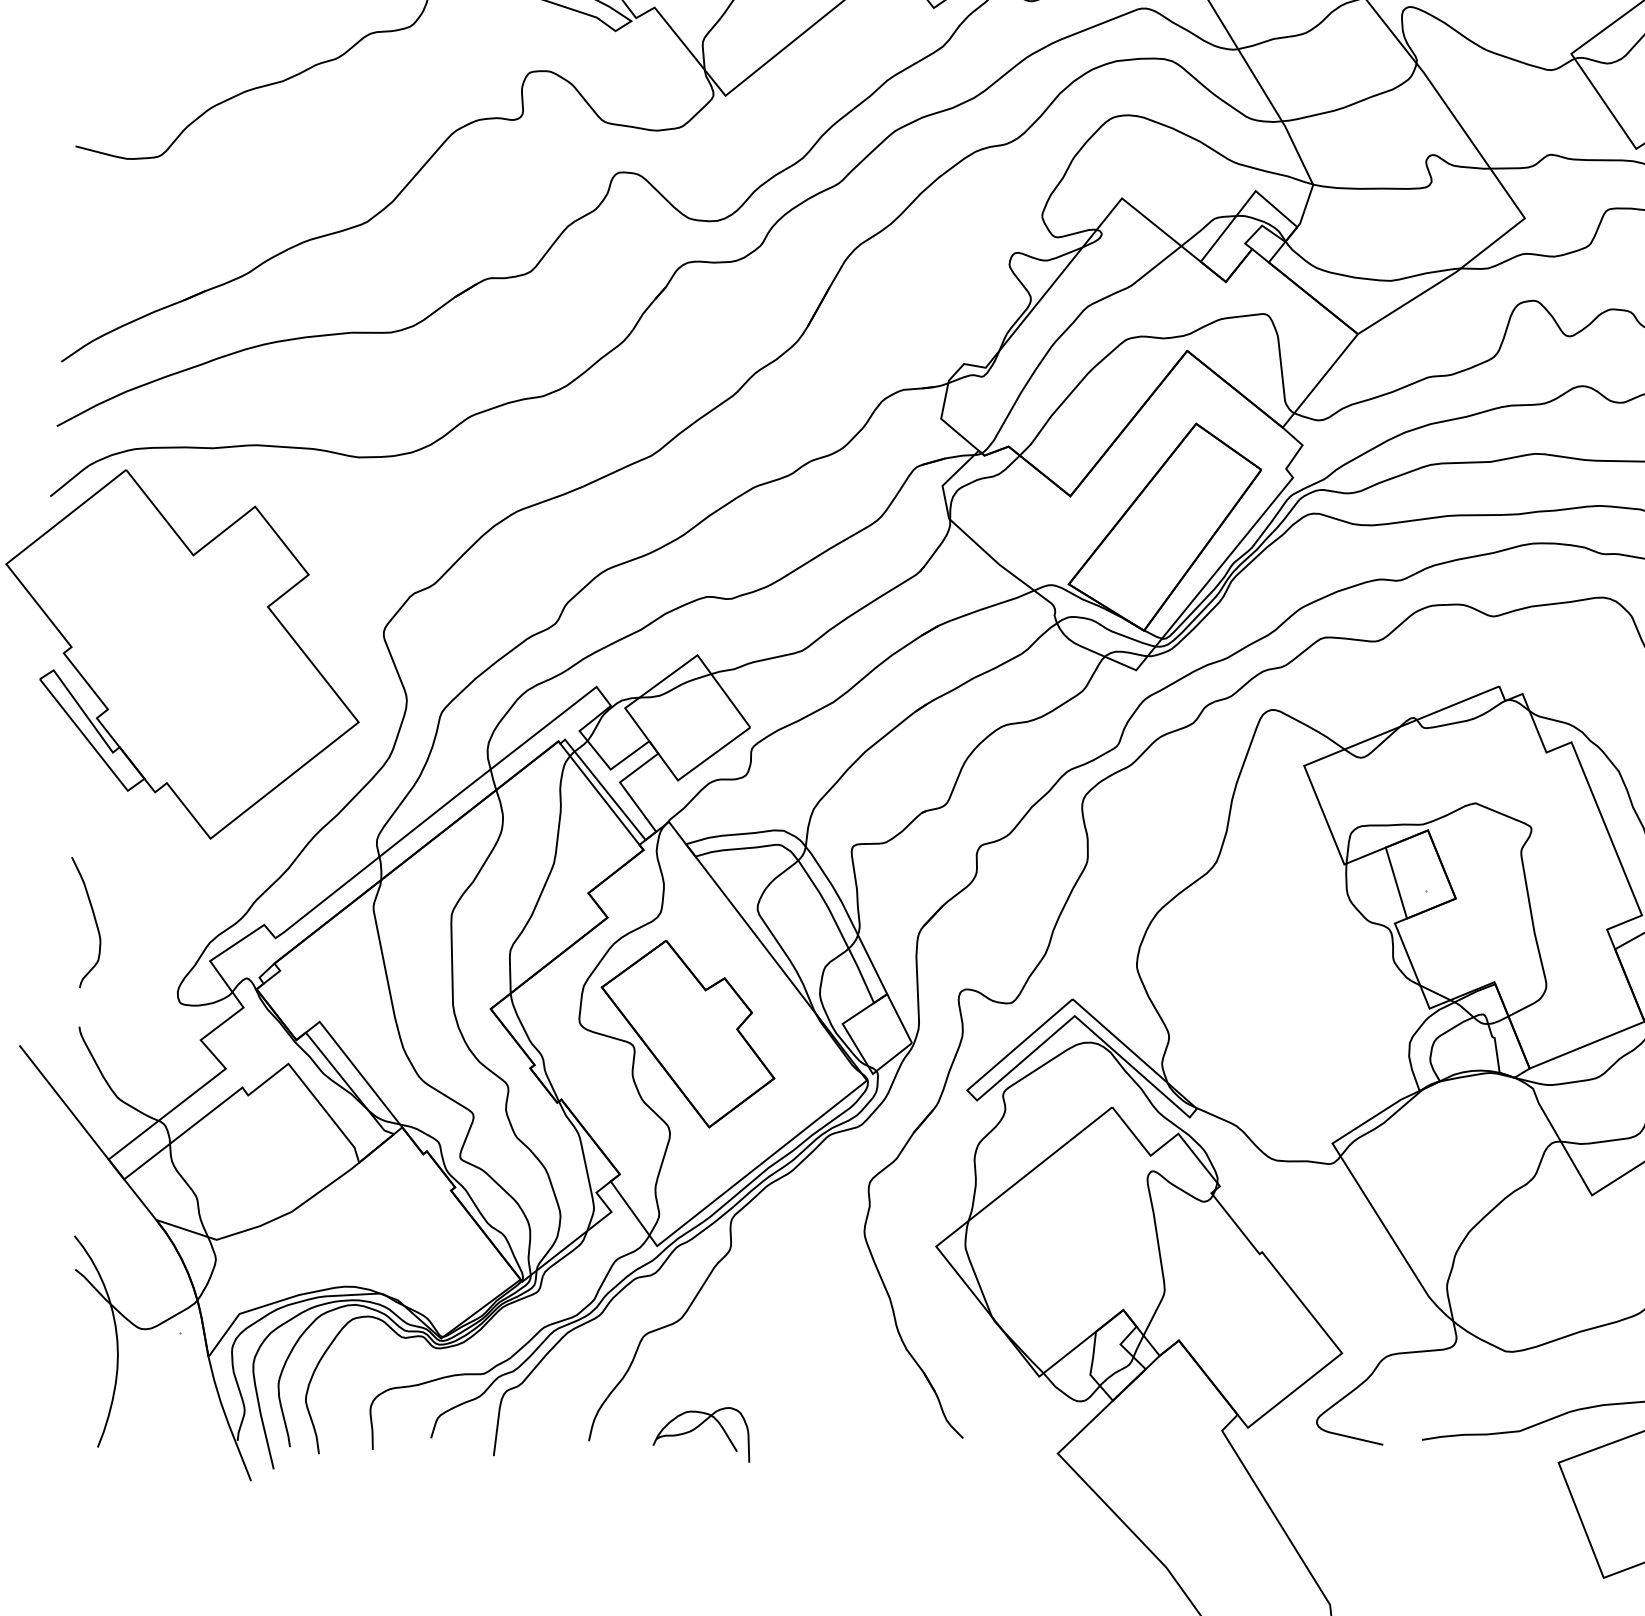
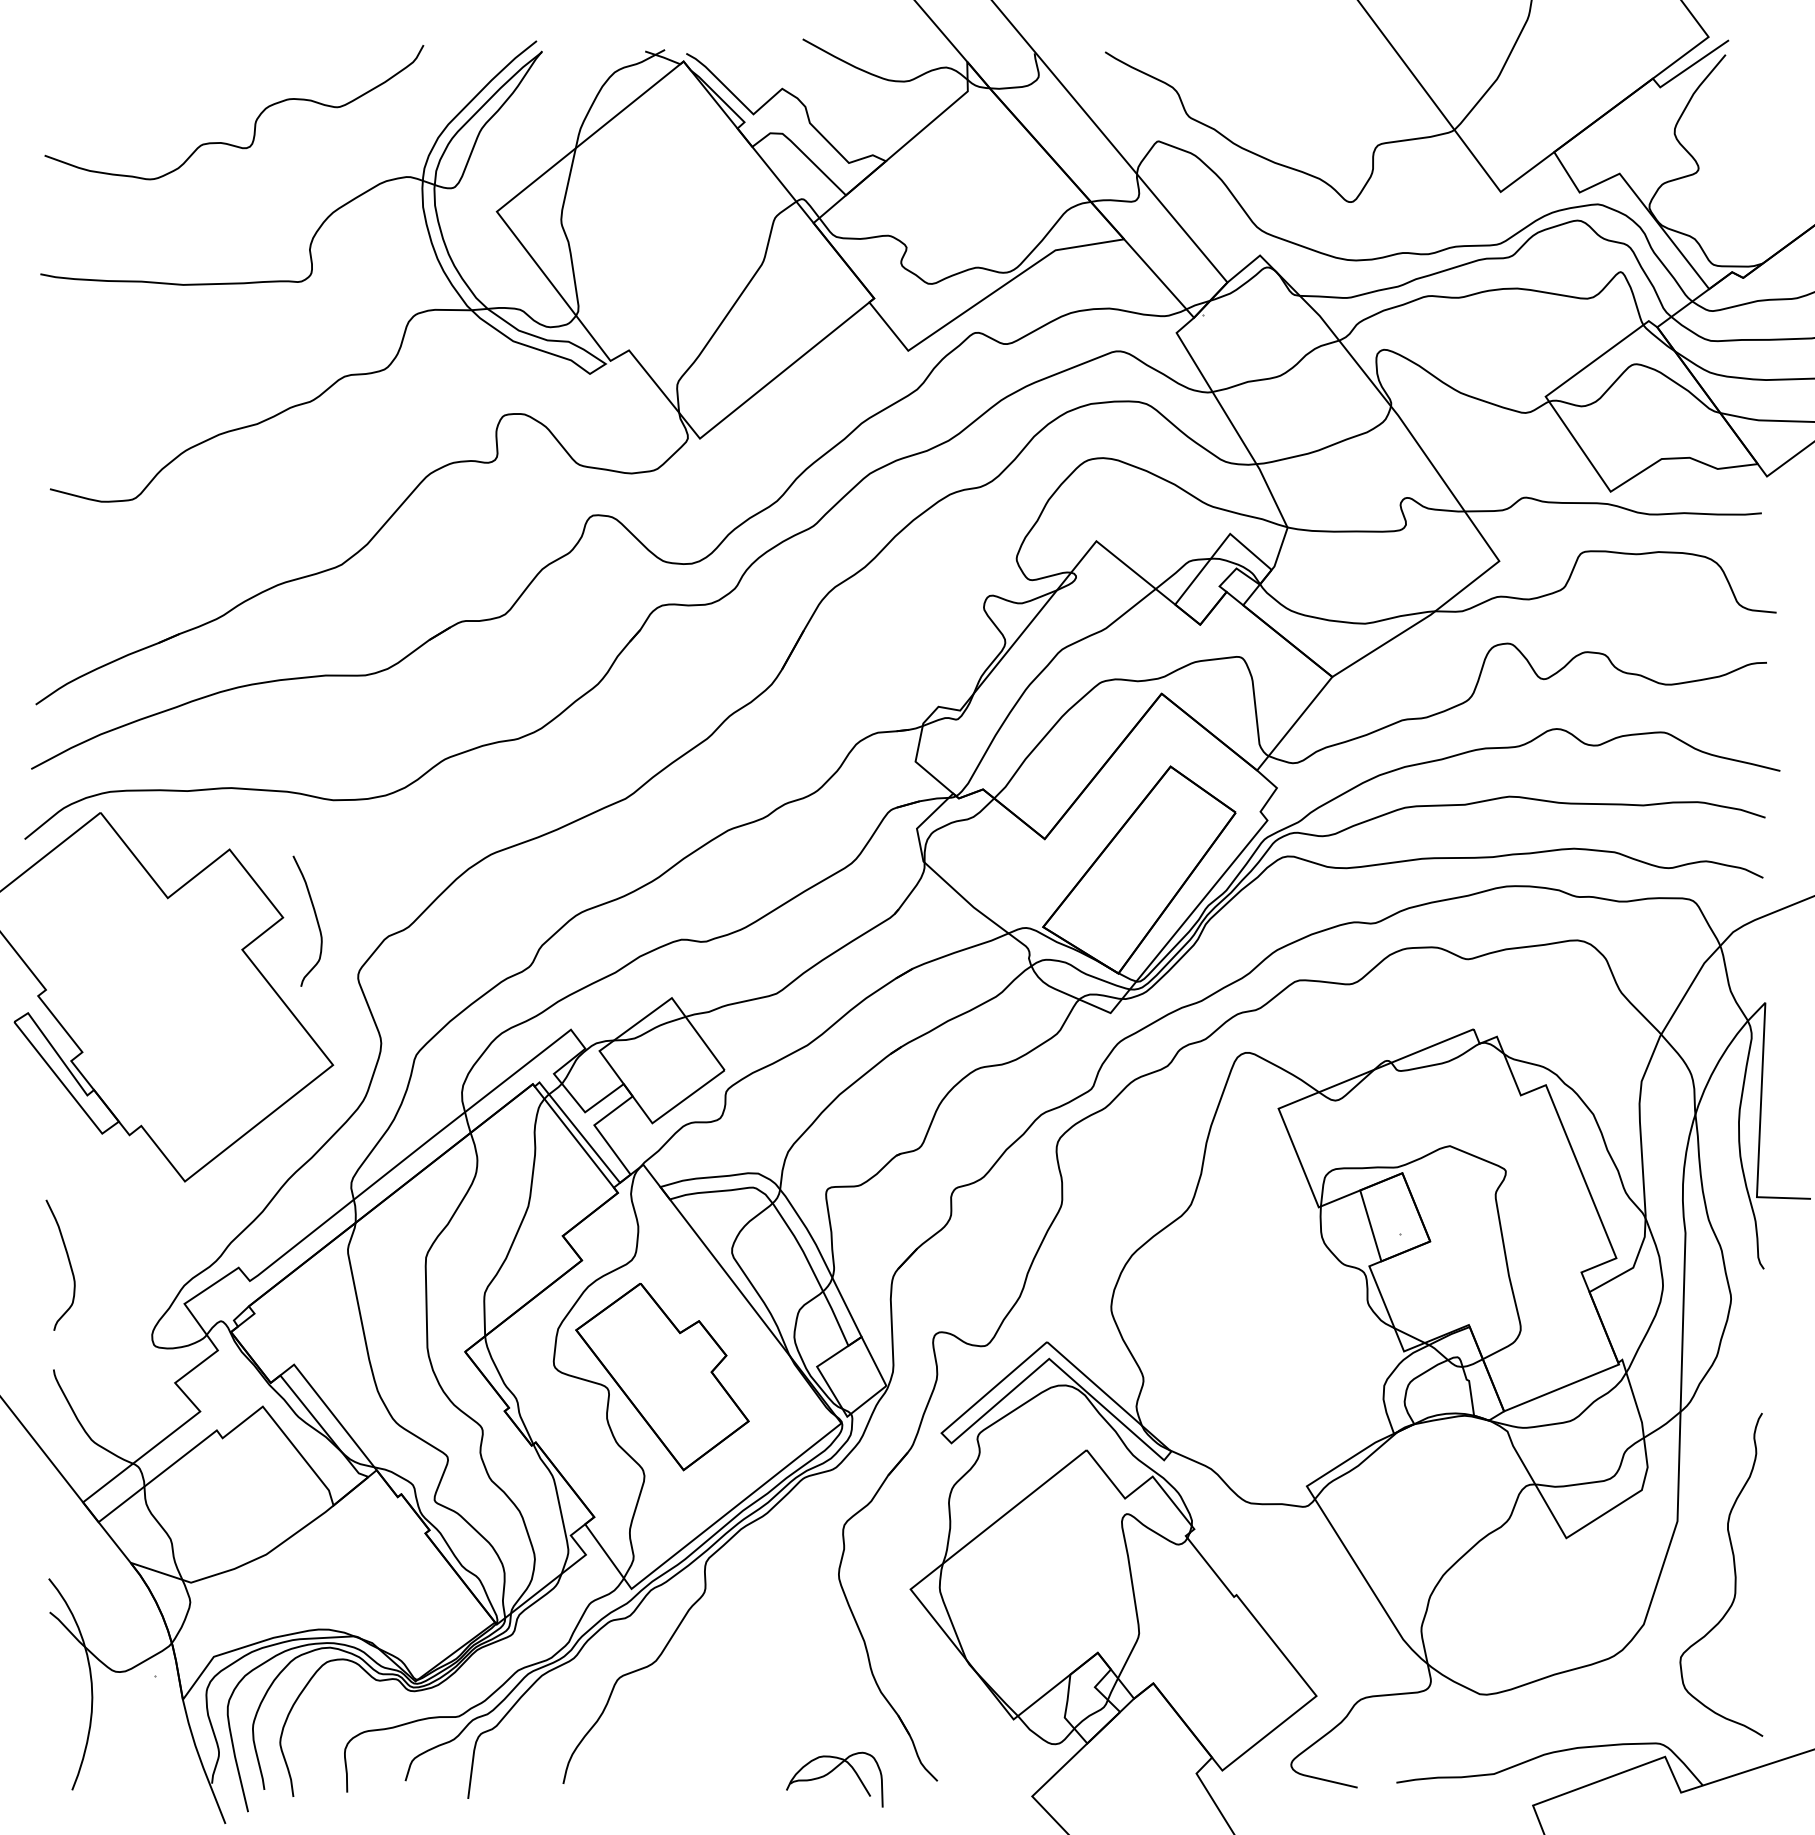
curve: (341, 575) -> (315, 918), added
part: (697, 1428) -> (830, 1773), moved

